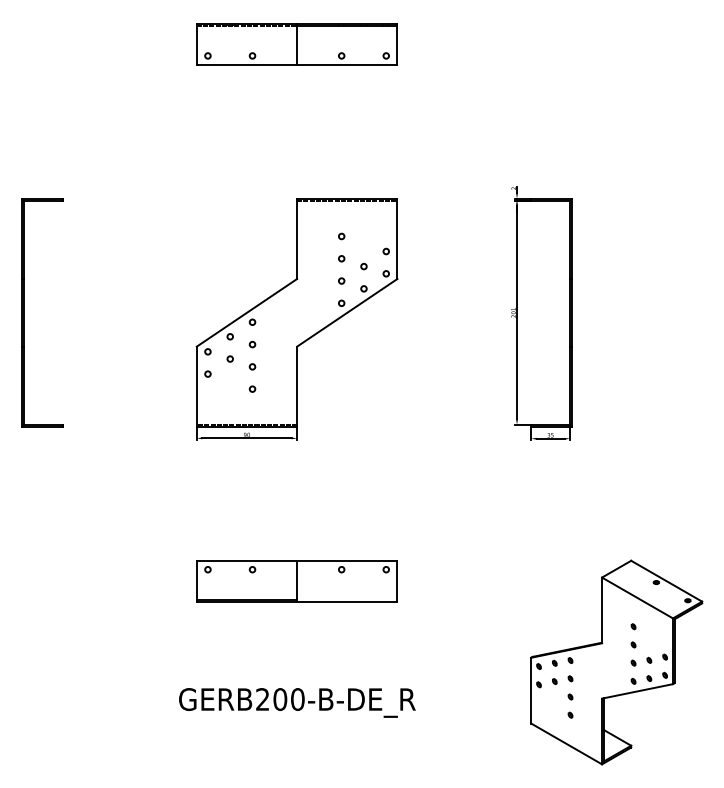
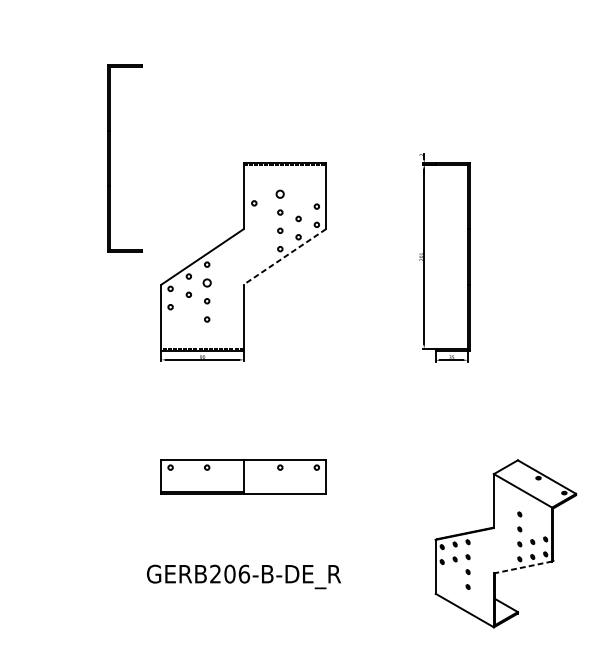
part: (296, 44) -> (243, 36), removed
circle: (341, 236) -> (280, 194), size x1.6
circle: (309, 247) -> (253, 203), added
part: (24, 312) -> (110, 158), moved
line: (346, 313) -> (284, 257), solid -> dashed
circle: (252, 344) -> (207, 282), size x1.6
line: (637, 691) -> (523, 567), solid -> dashed
text: (297, 699) -> (244, 574), GERB200-B-DE_R -> GERB206-B-DE_R

